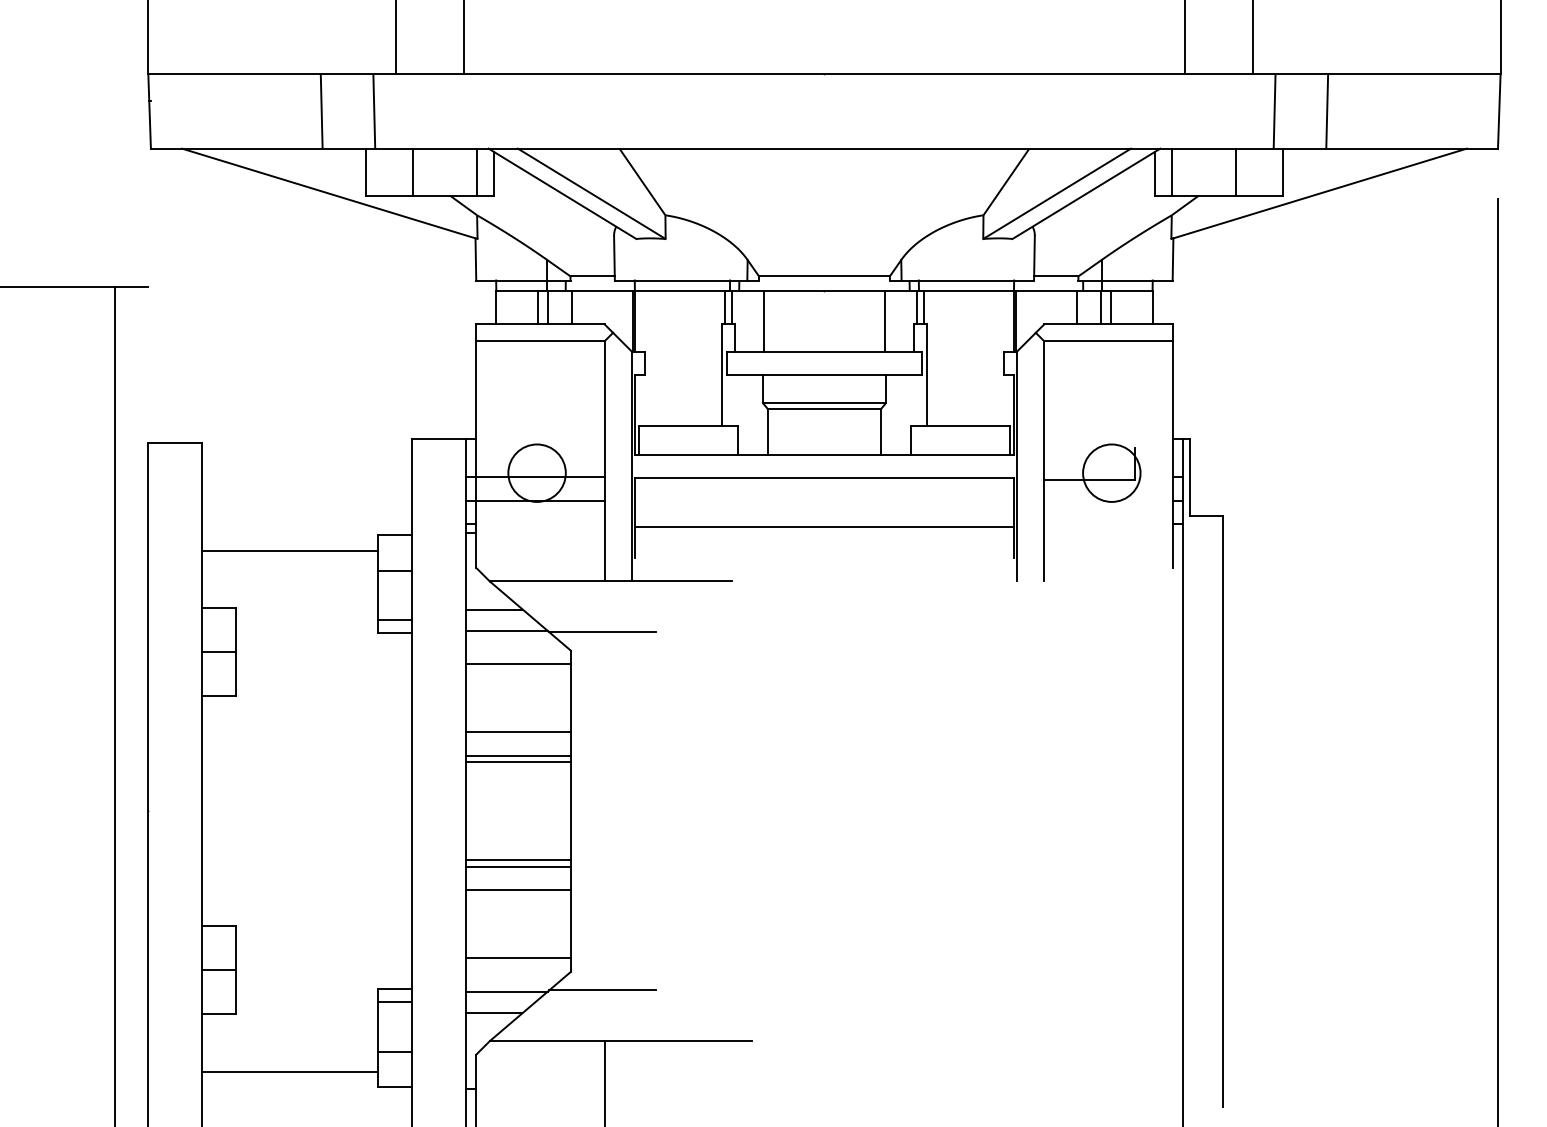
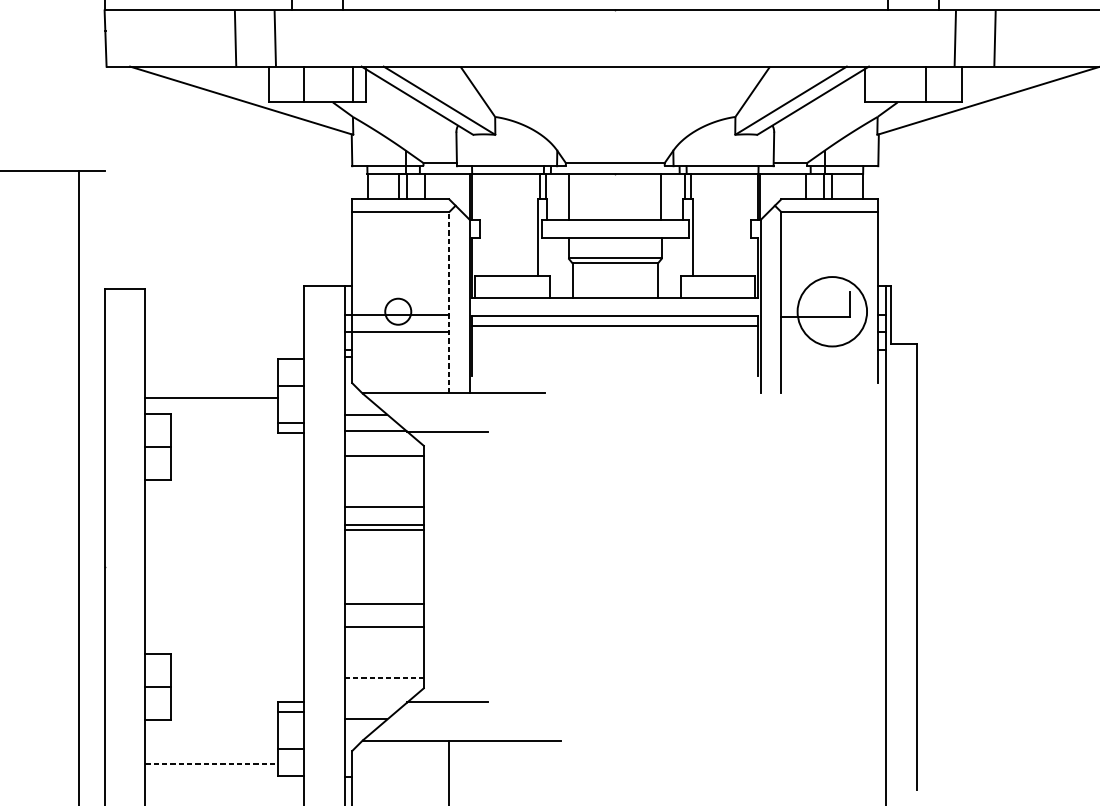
line: (1171, 172) -> (877, 84), removed
line: (604, 460) -> (449, 302), solid -> dashed
circle: (536, 472) -> (397, 311), size x0.6
circle: (1111, 472) -> (832, 311), size x1.6
line: (824, 527) -> (615, 326), moved
line: (290, 550) -> (212, 398), moved
line: (518, 866) -> (384, 608), removed
line: (519, 958) -> (384, 678), solid -> dashed
line: (506, 991) -> (375, 703), removed
line: (290, 1071) -> (212, 763), solid -> dashed

